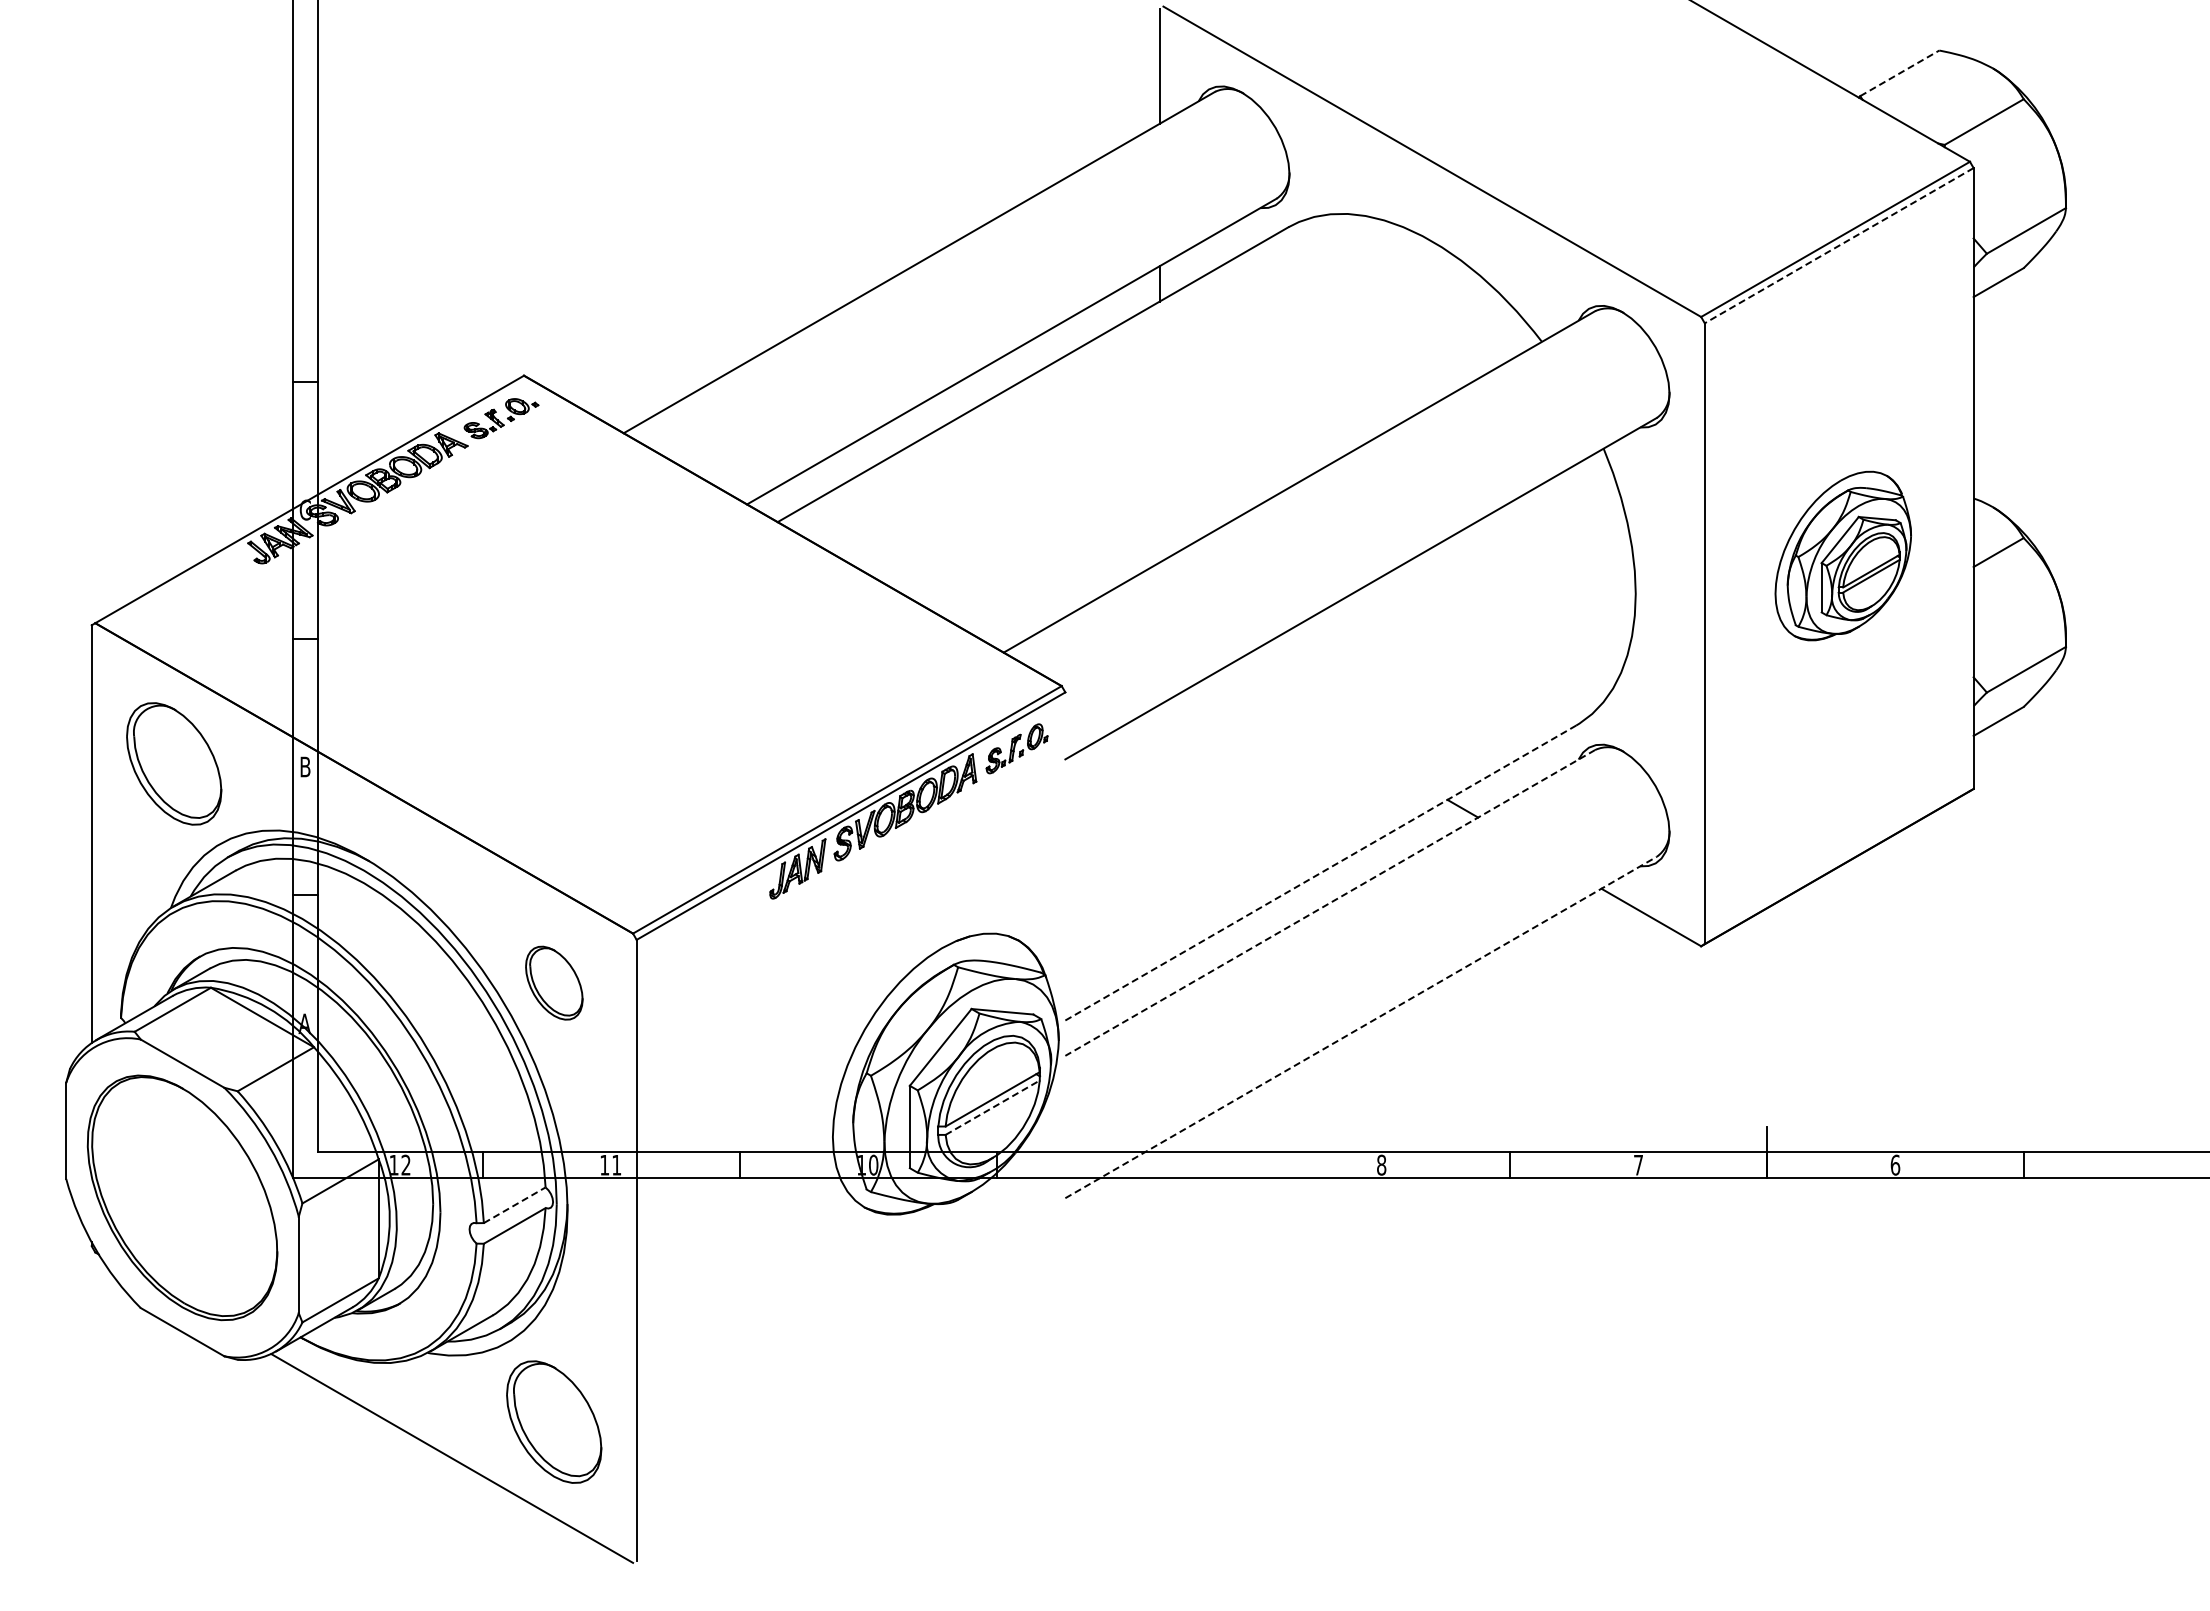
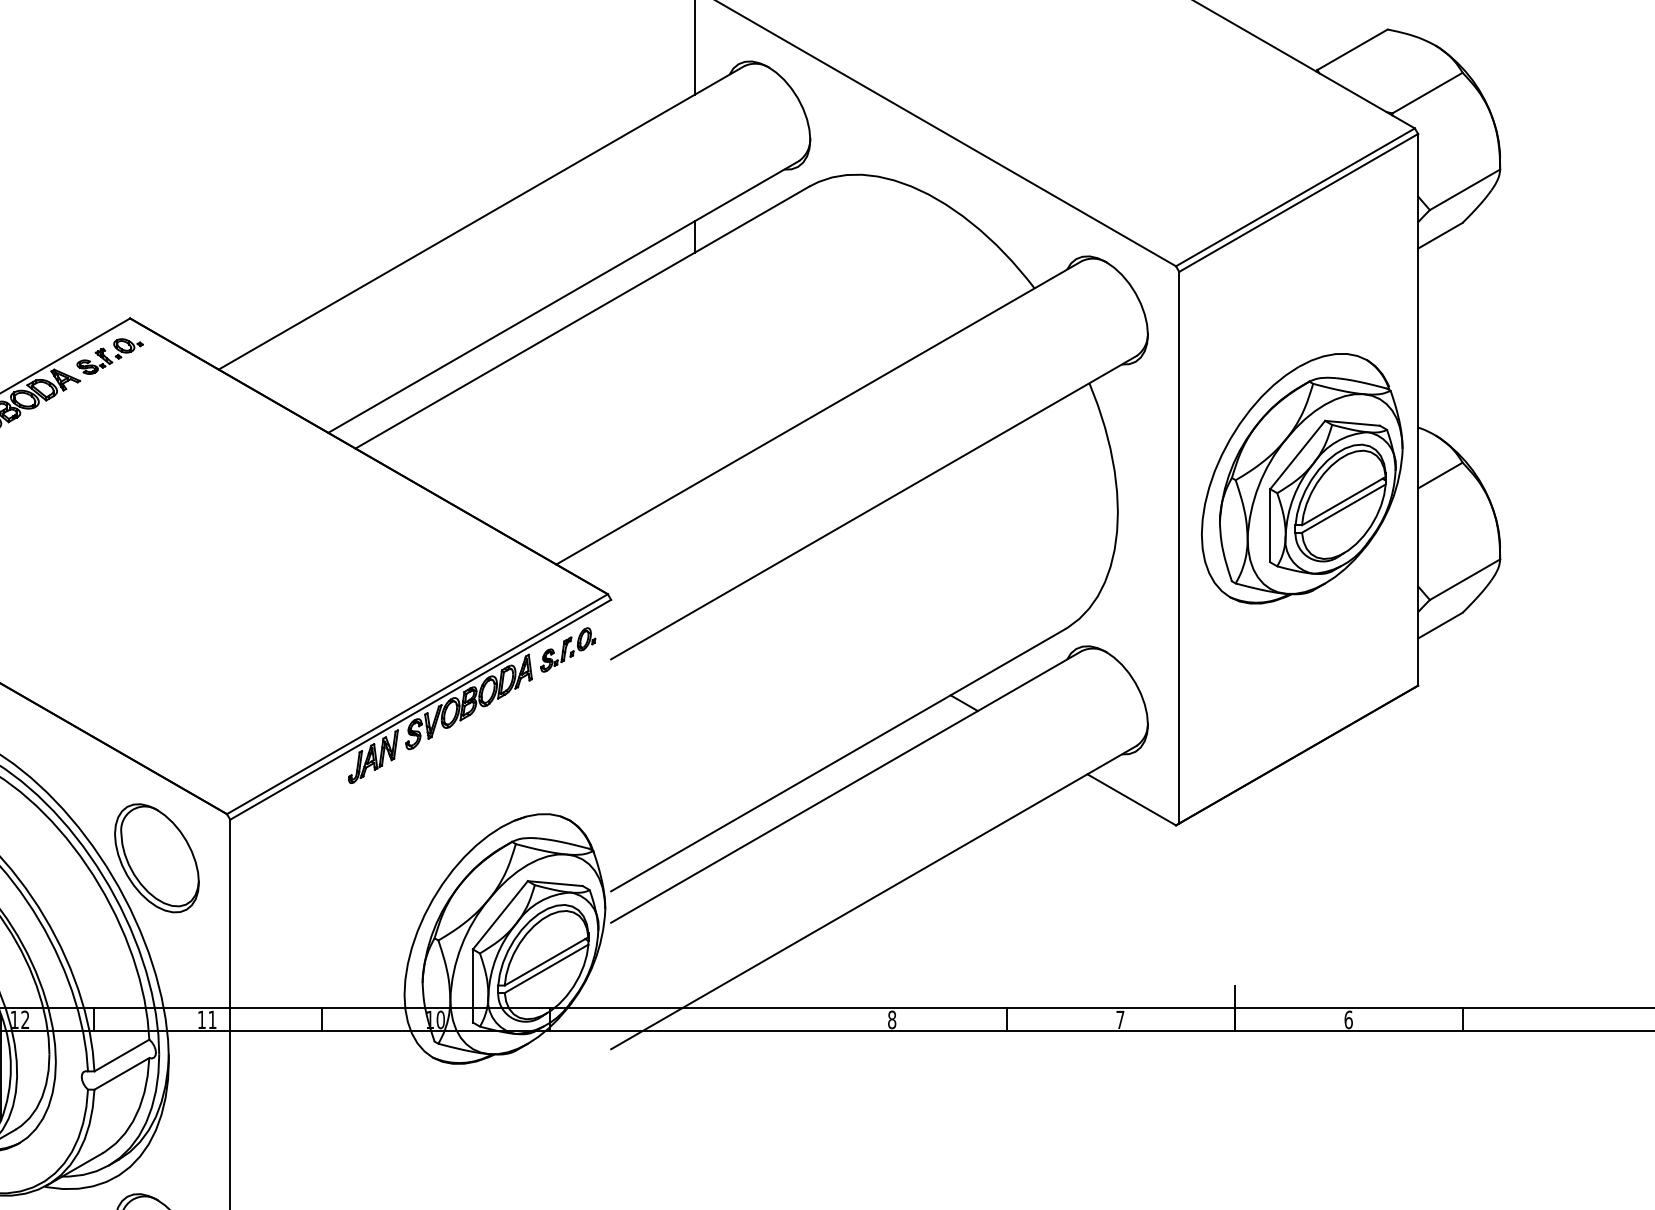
line: (1899, 73) -> (1352, 49), dashed -> solid
line: (1838, 245) -> (1298, 202), dashed -> solid
part: (1843, 555) -> (1302, 478), size x1.67
line: (1320, 873) -> (837, 760), dashed -> solid
line: (1330, 902) -> (846, 786), dashed -> solid
part: (554, 982) -> (157, 857), size x1.67
line: (1361, 1027) -> (874, 897), dashed -> solid
line: (993, 1107) -> (547, 968), dashed -> solid
line: (514, 1205) -> (121, 1055), dashed -> solid

